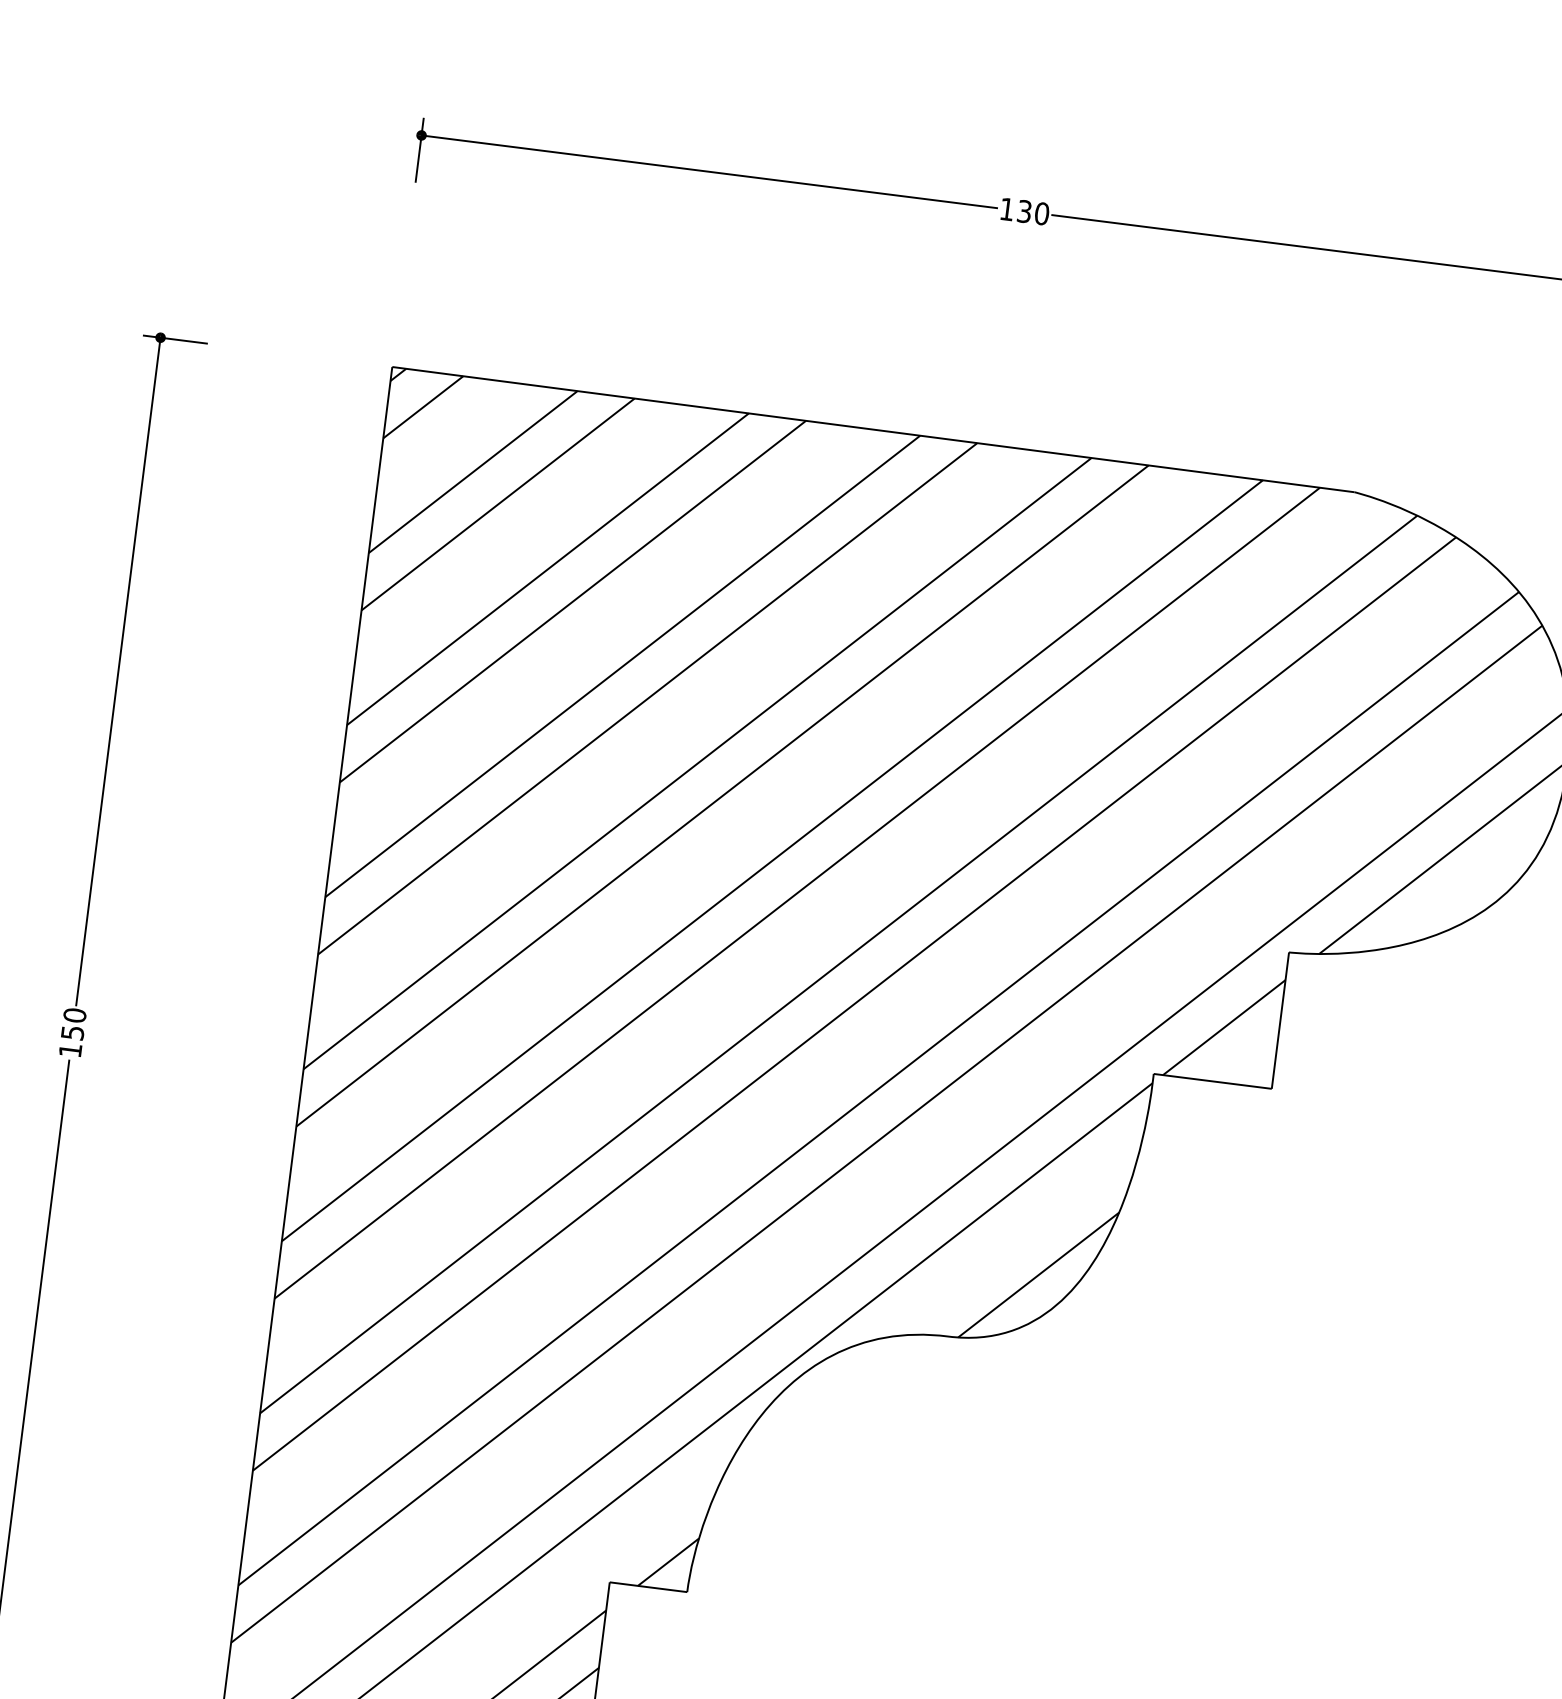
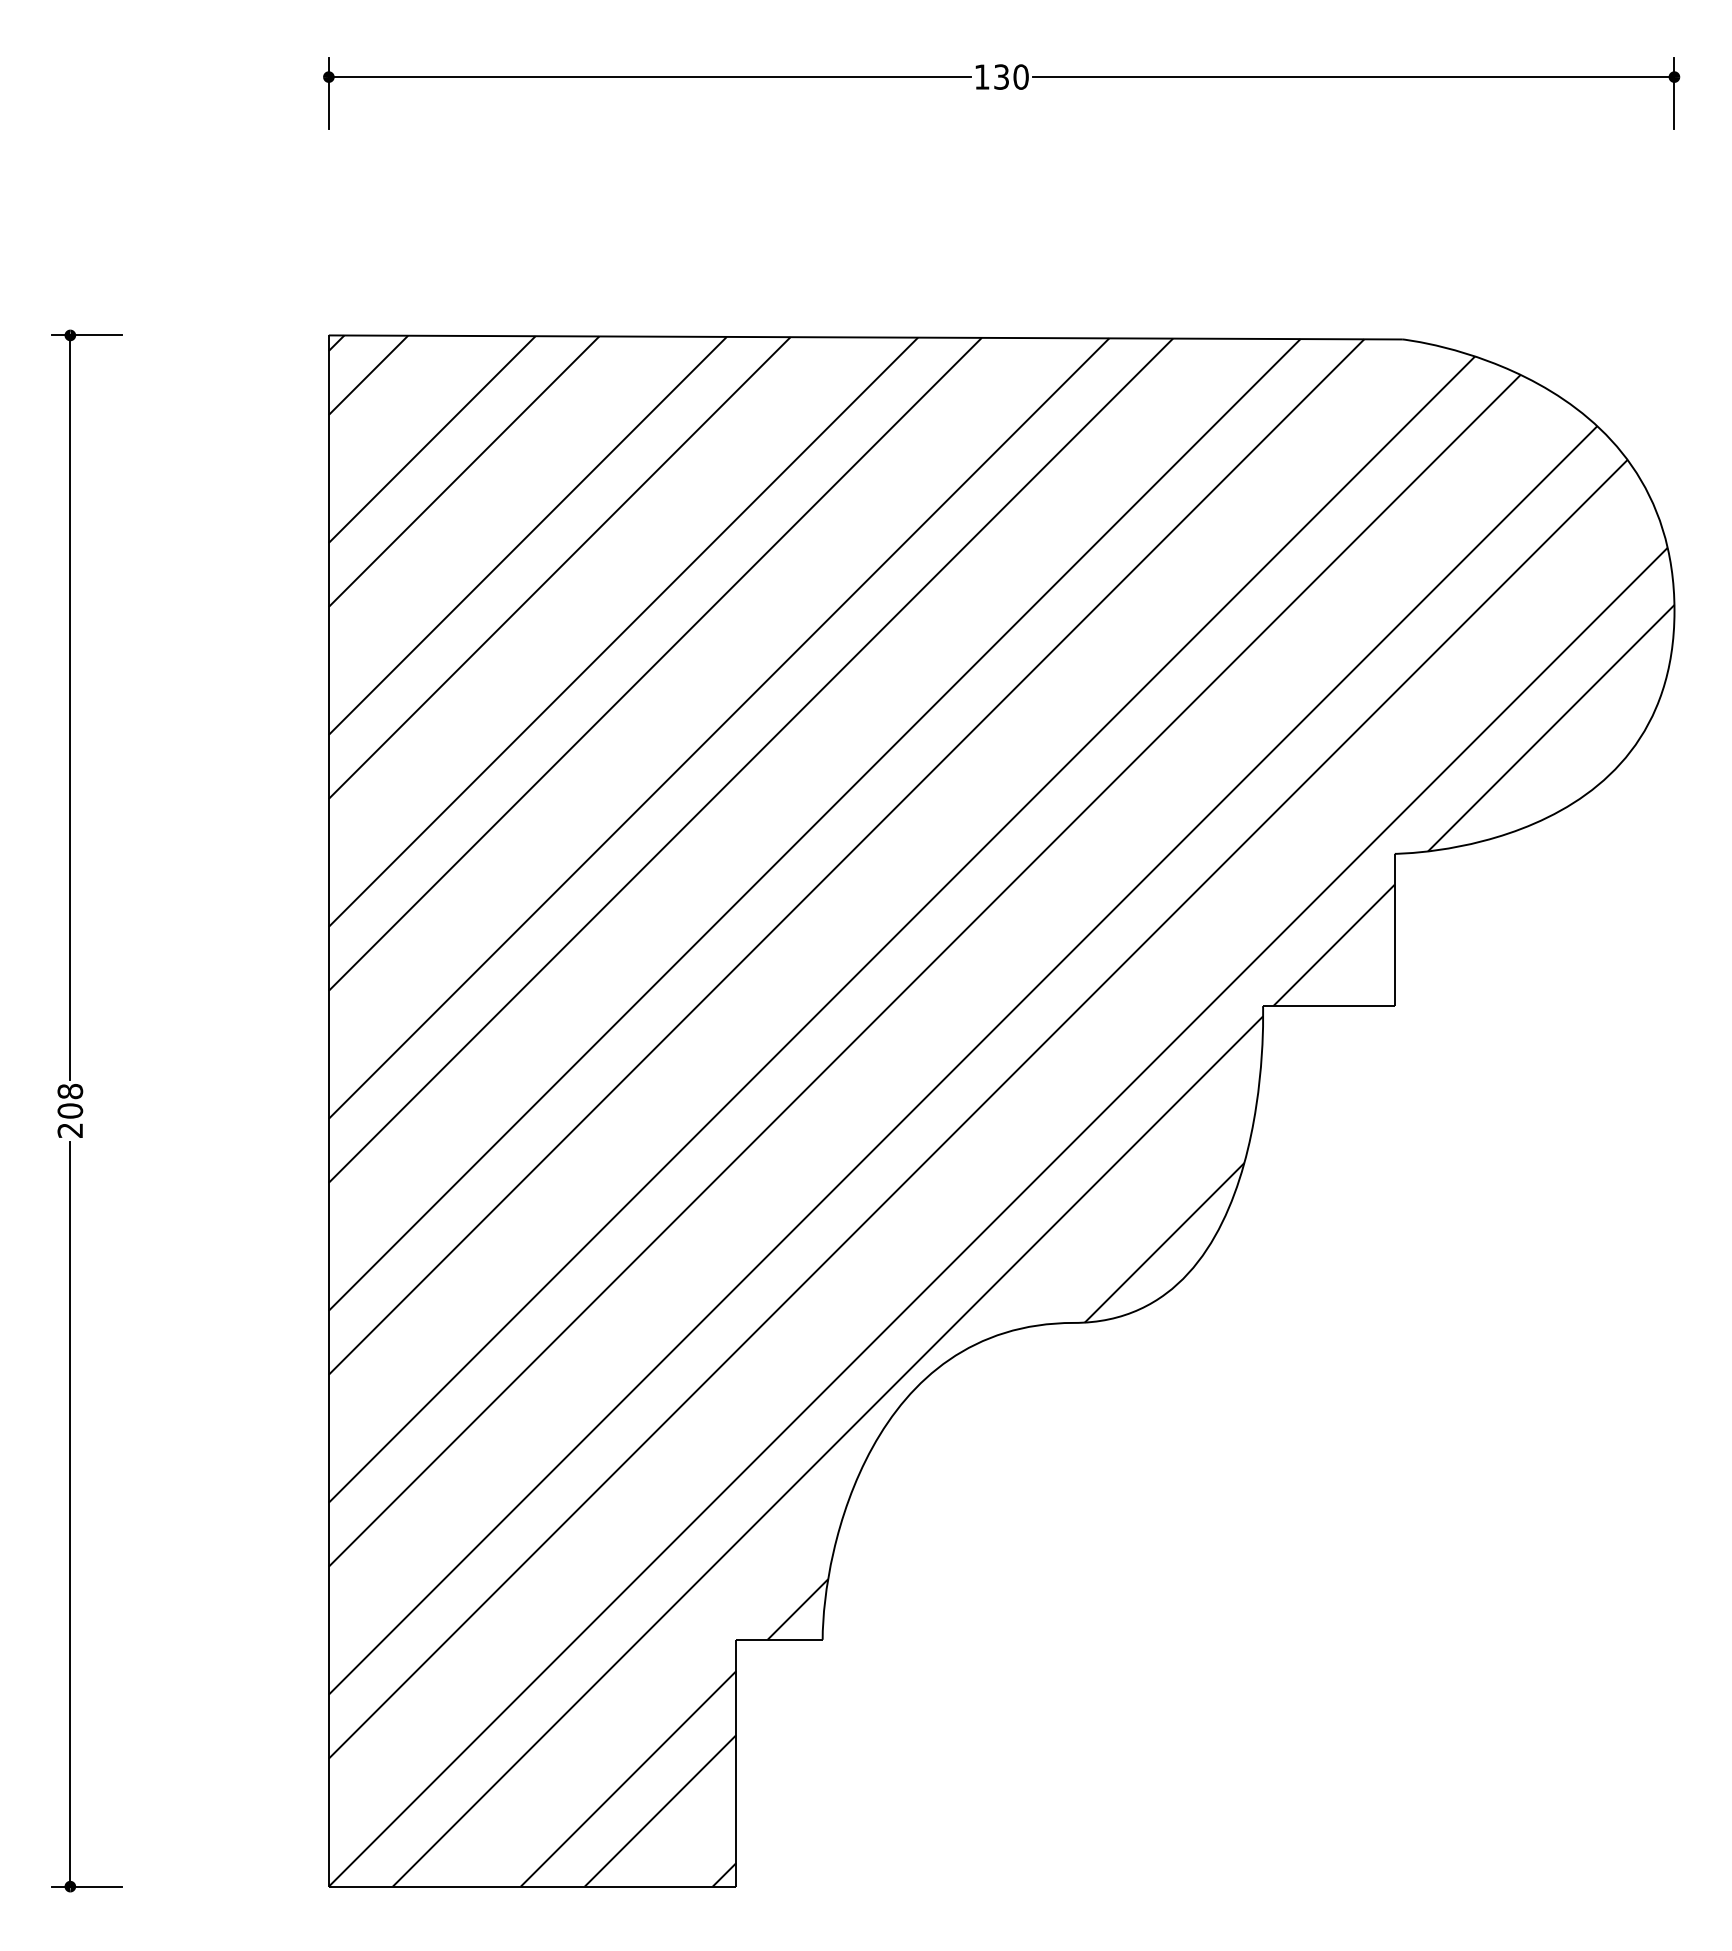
text: (72, 1032) -> (70, 1110), 150 -> 208

